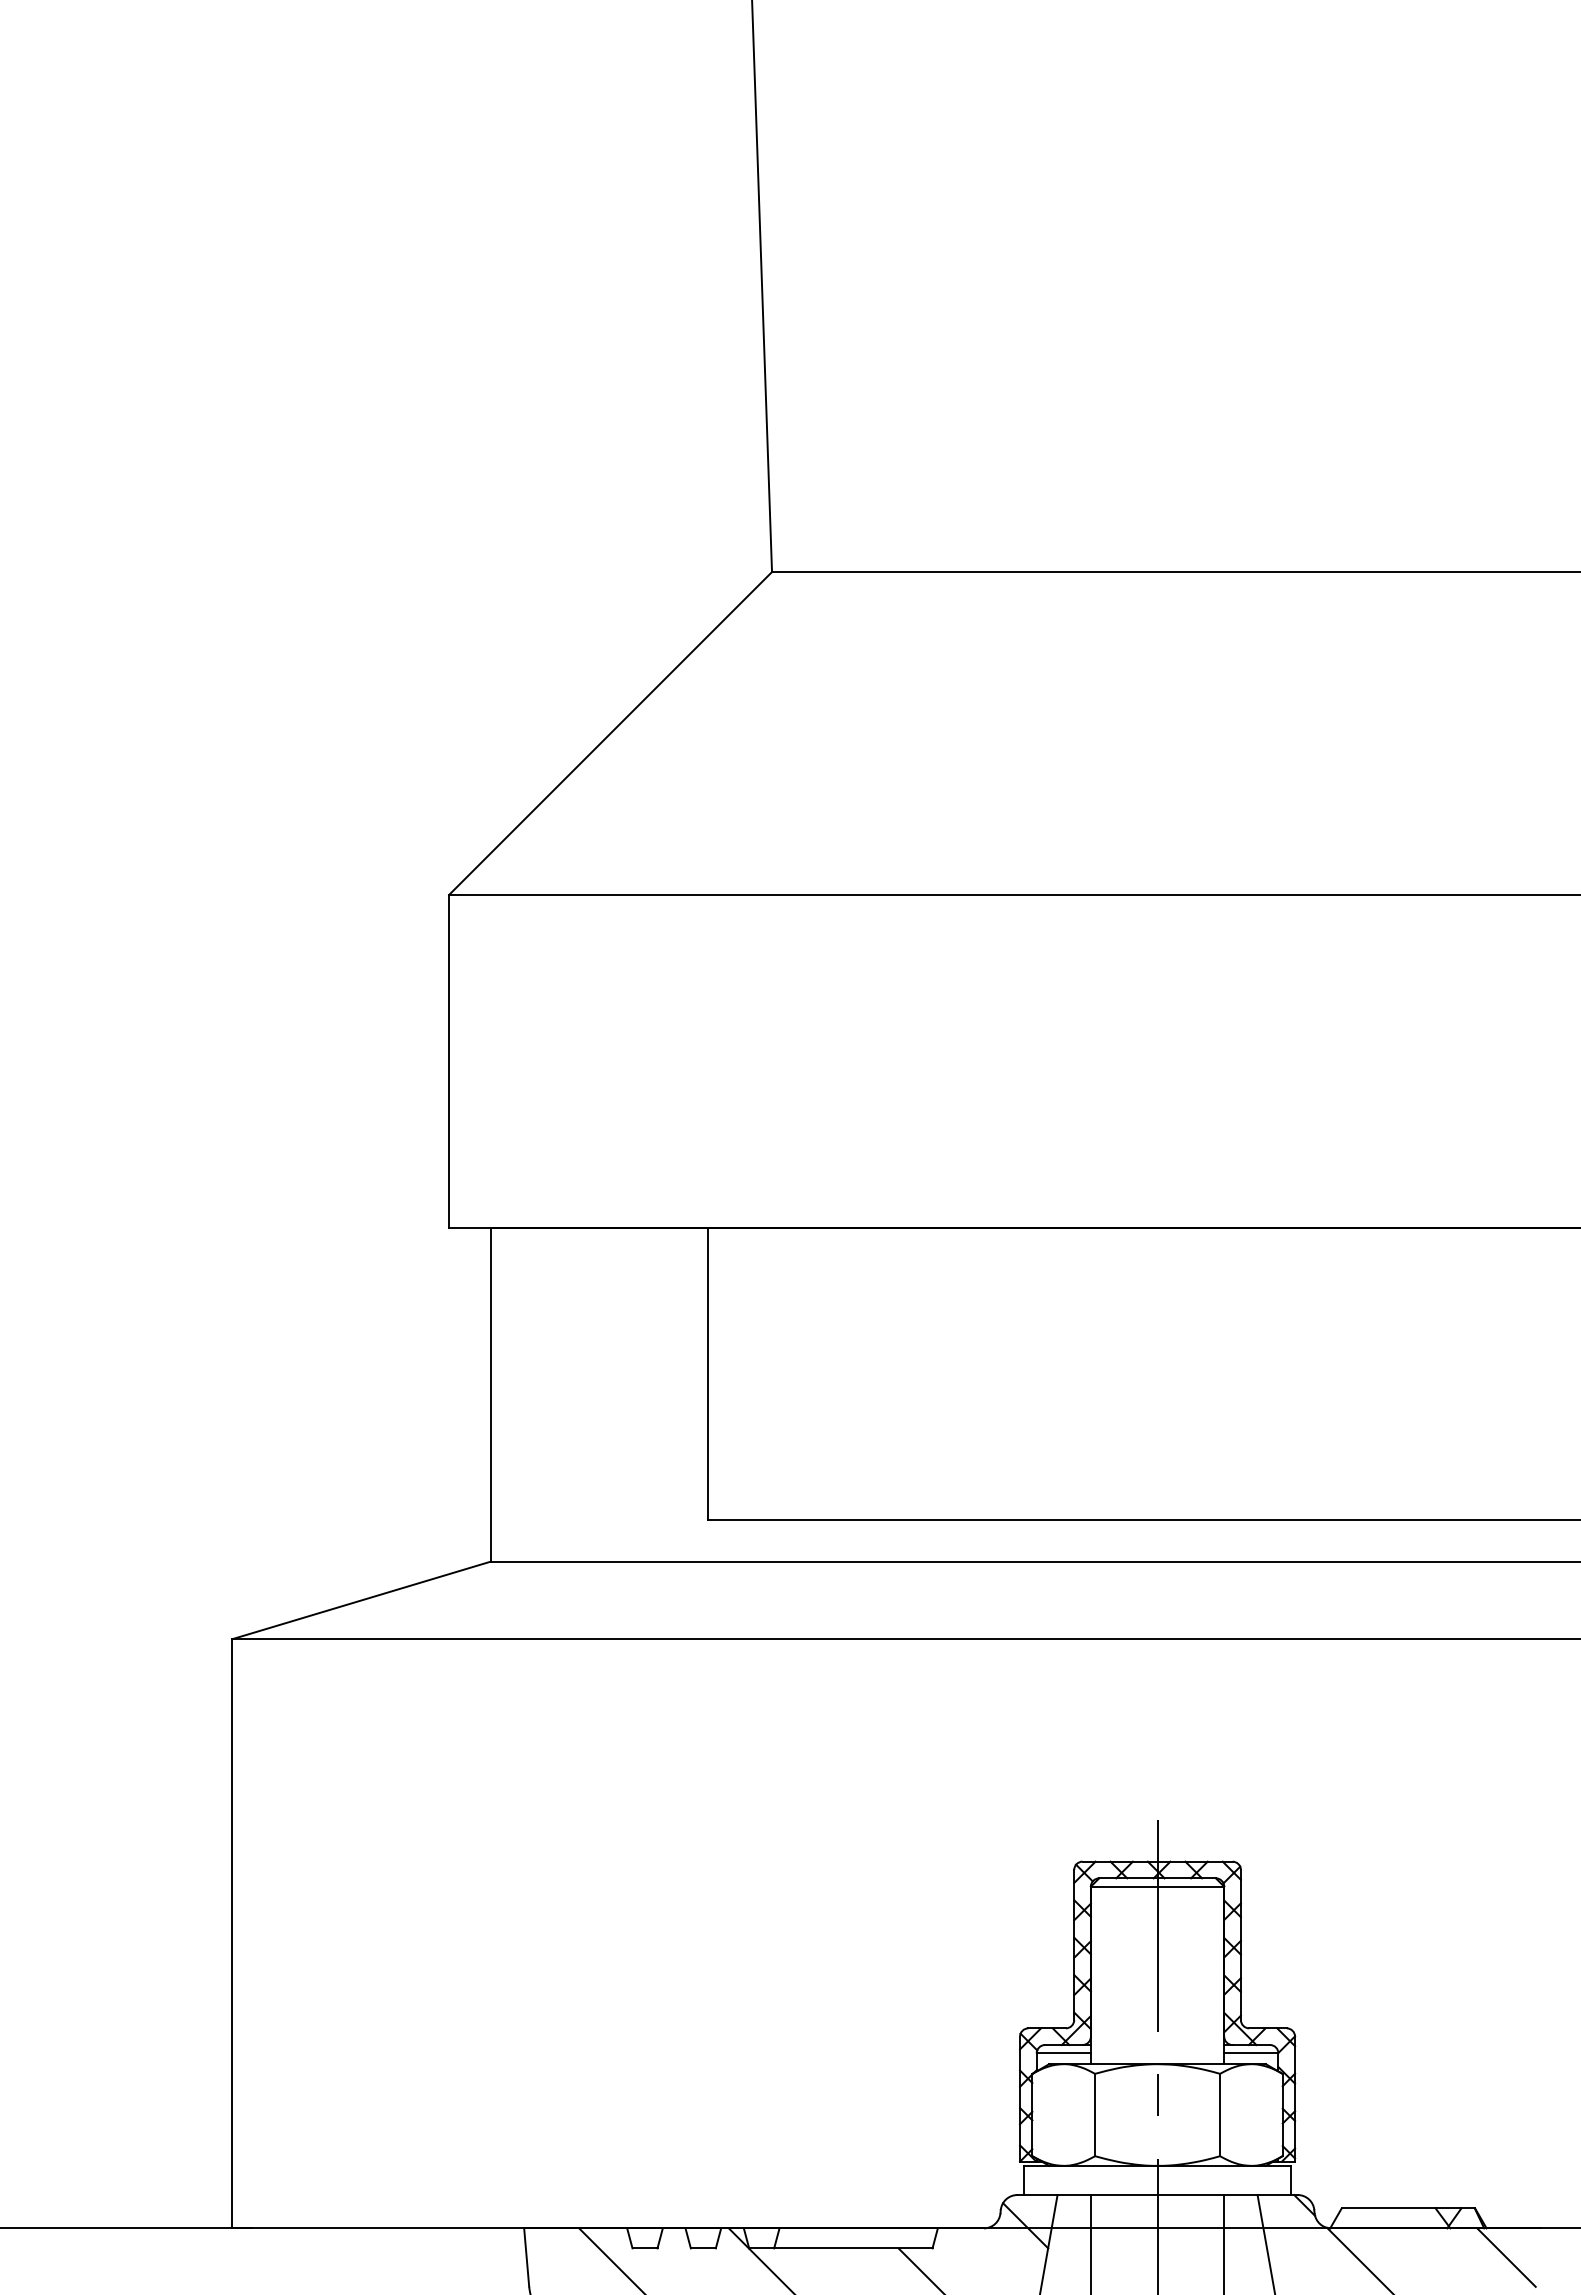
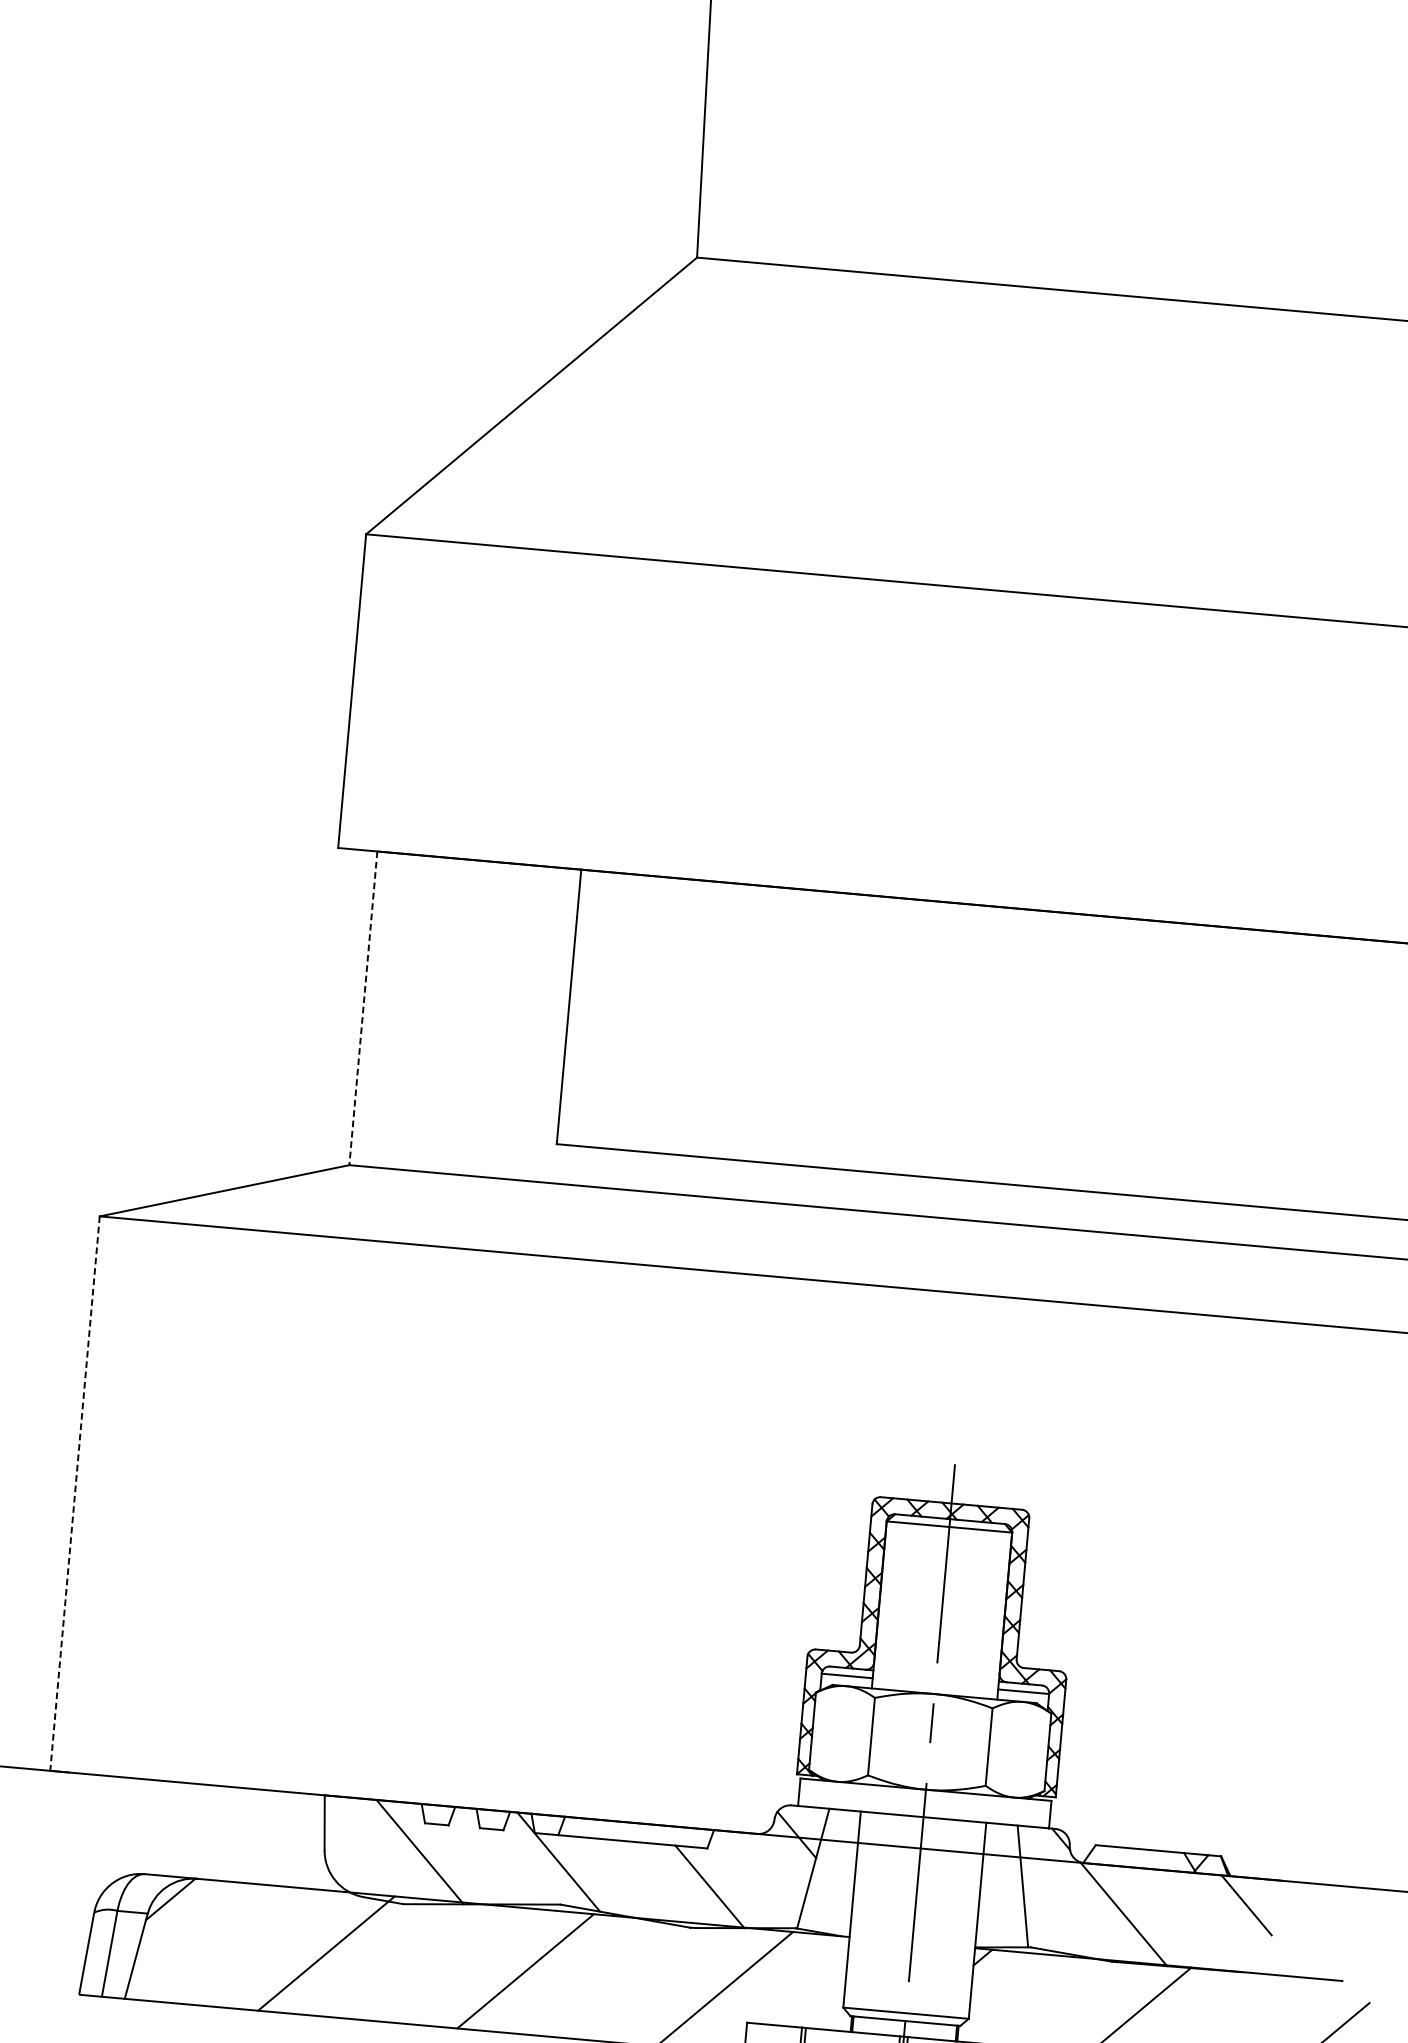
line: (490, 1394) -> (363, 1007), solid -> dashed
line: (232, 1933) -> (75, 1493), solid -> dashed

